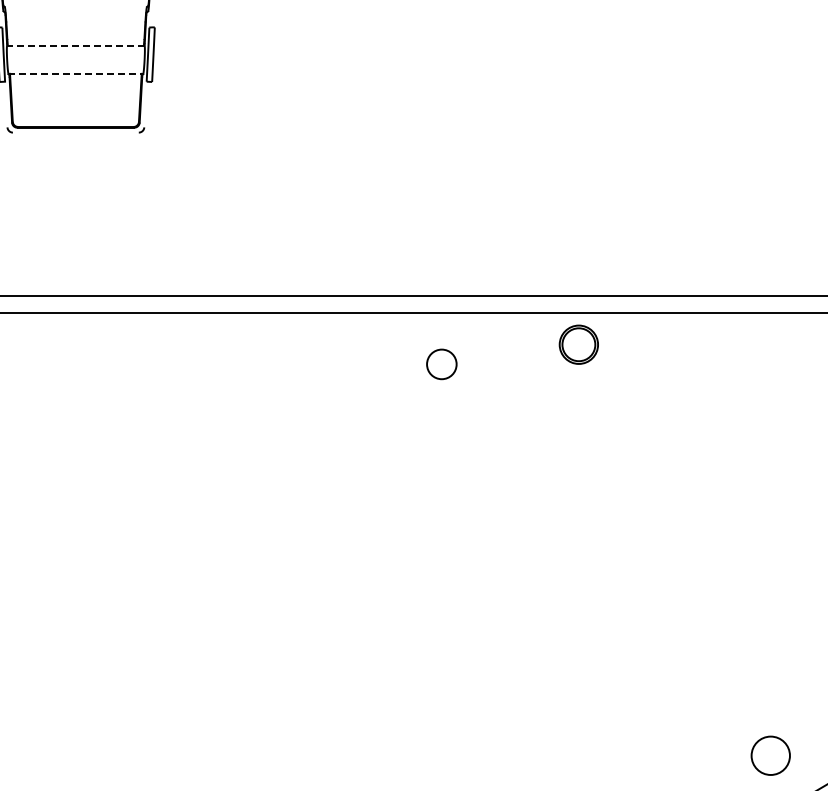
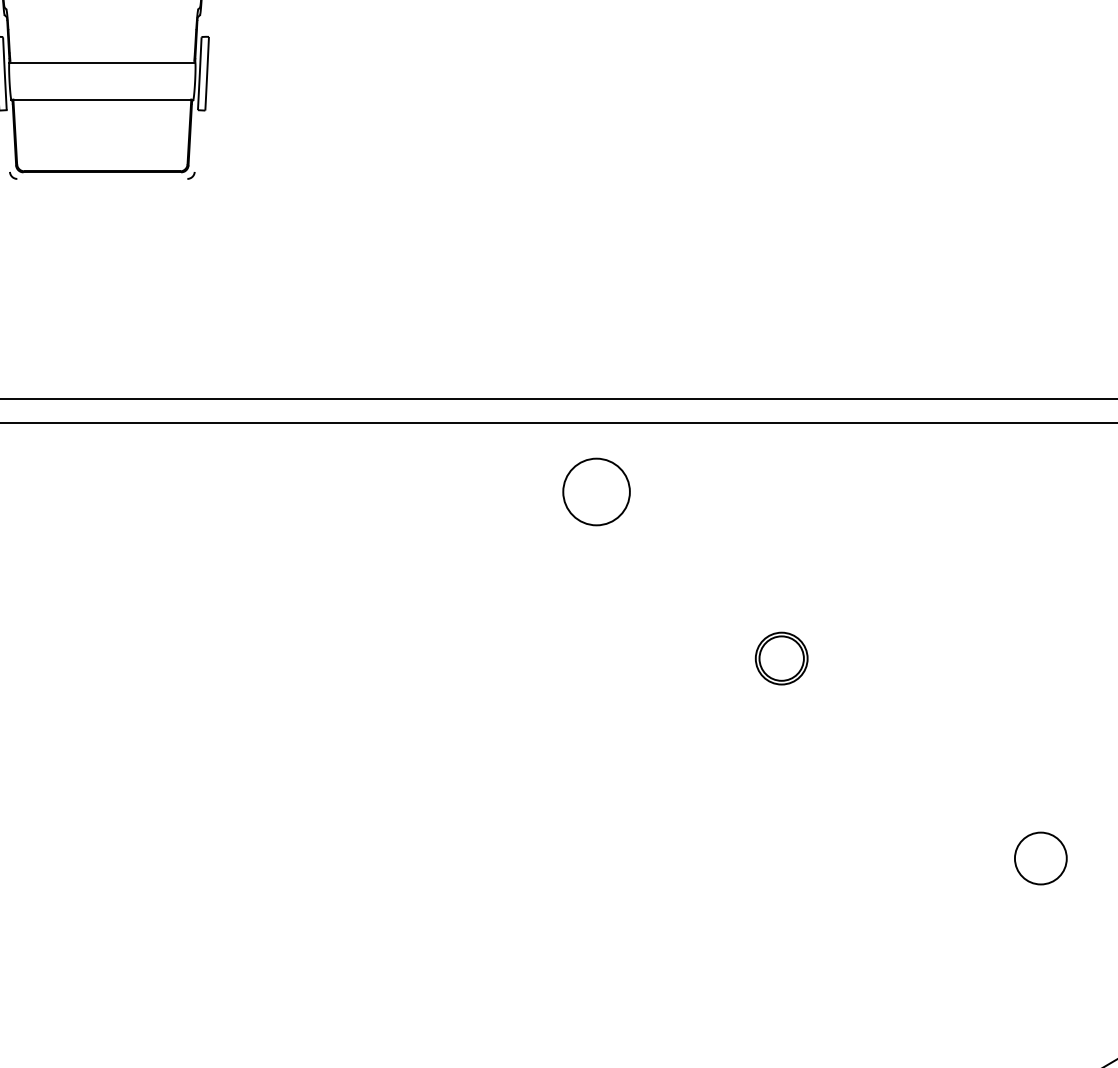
line: (75, 46) -> (101, 62), dashed -> solid
line: (76, 73) -> (103, 99), dashed -> solid
part: (578, 344) -> (781, 658), moved
circle: (441, 364) -> (596, 492), size x1.67
circle: (770, 755) -> (1040, 858), moved

